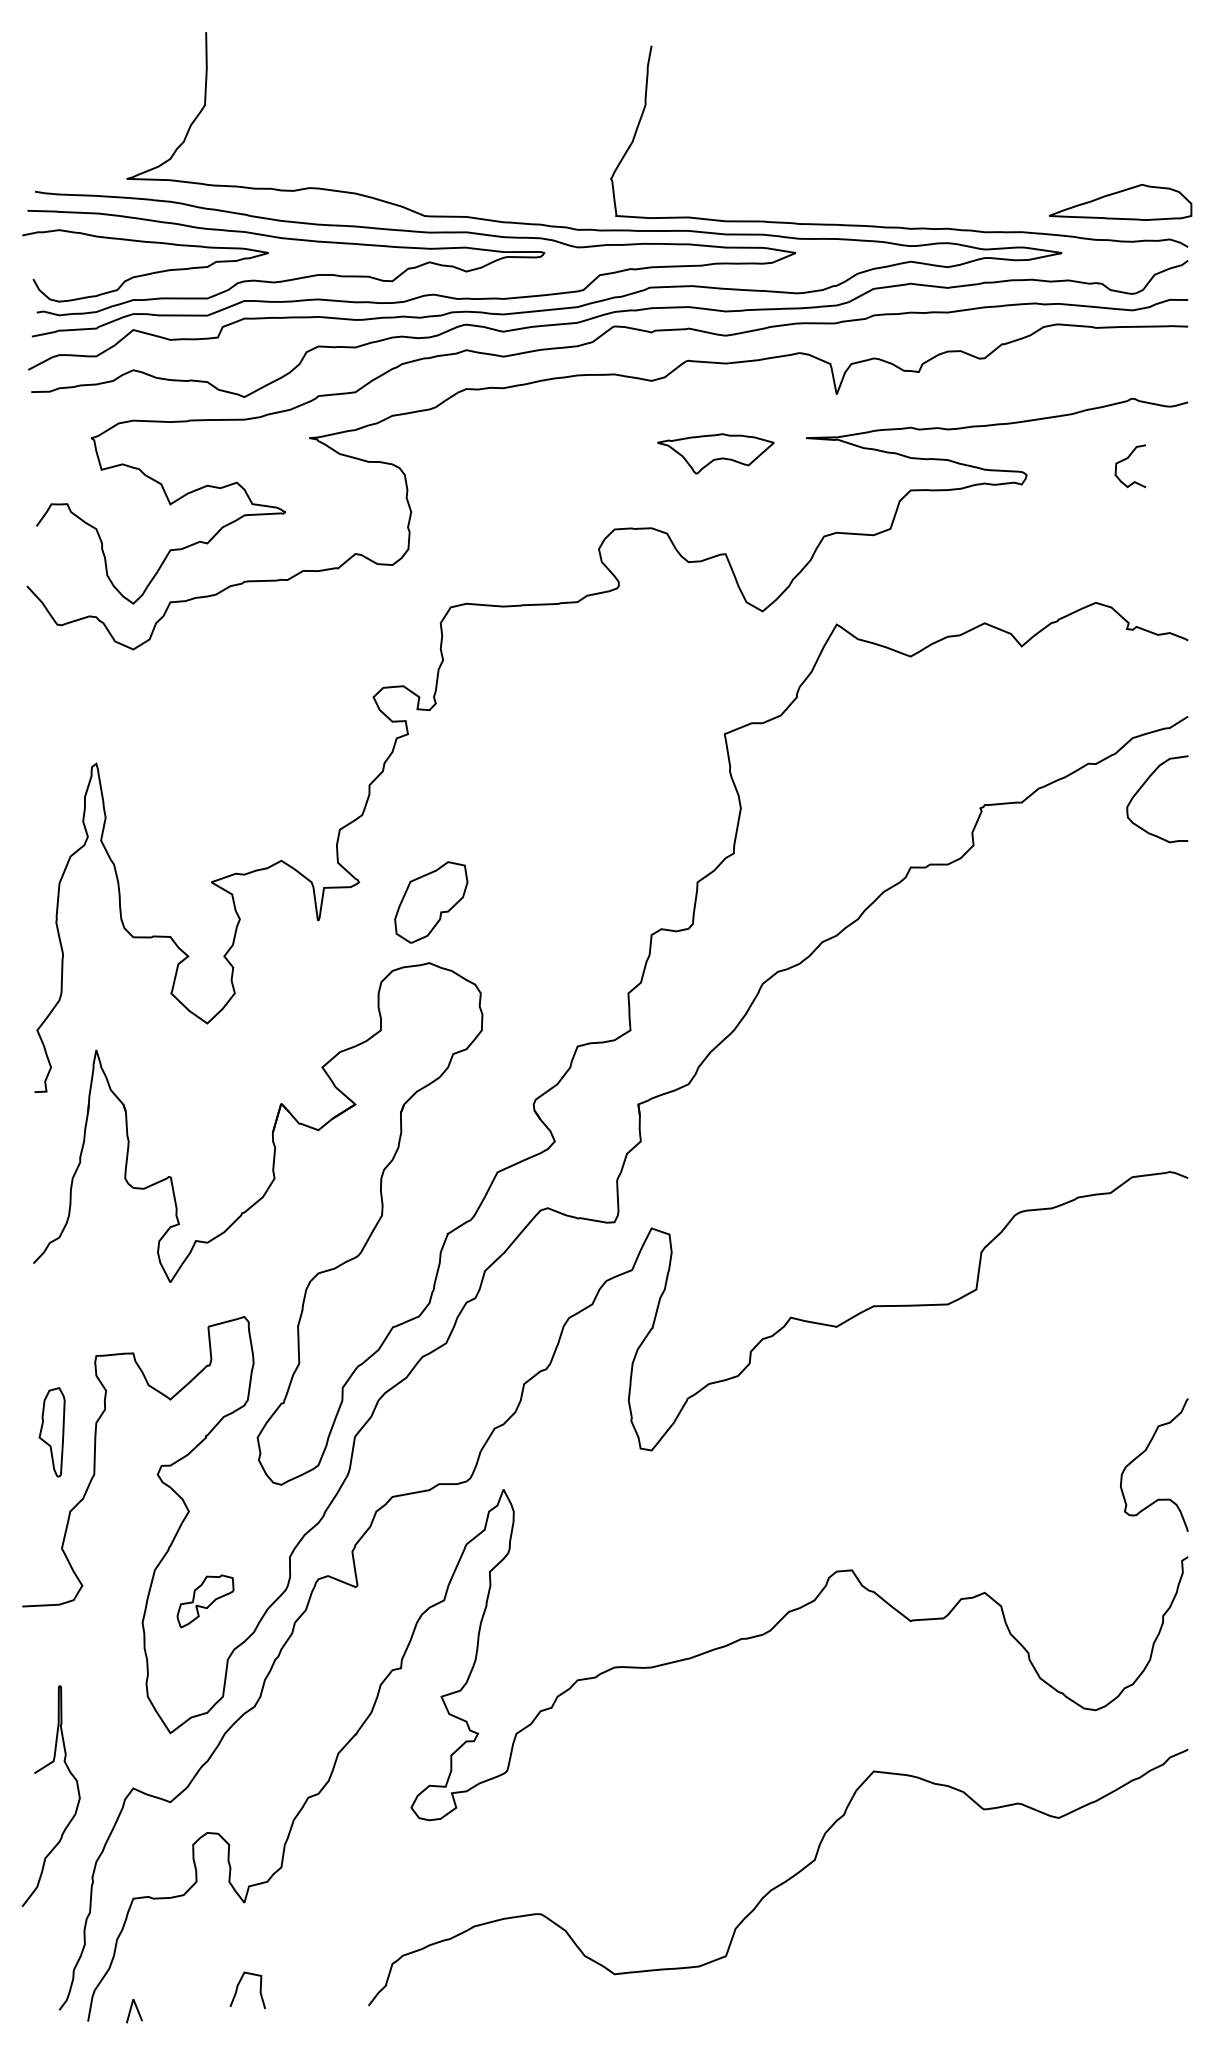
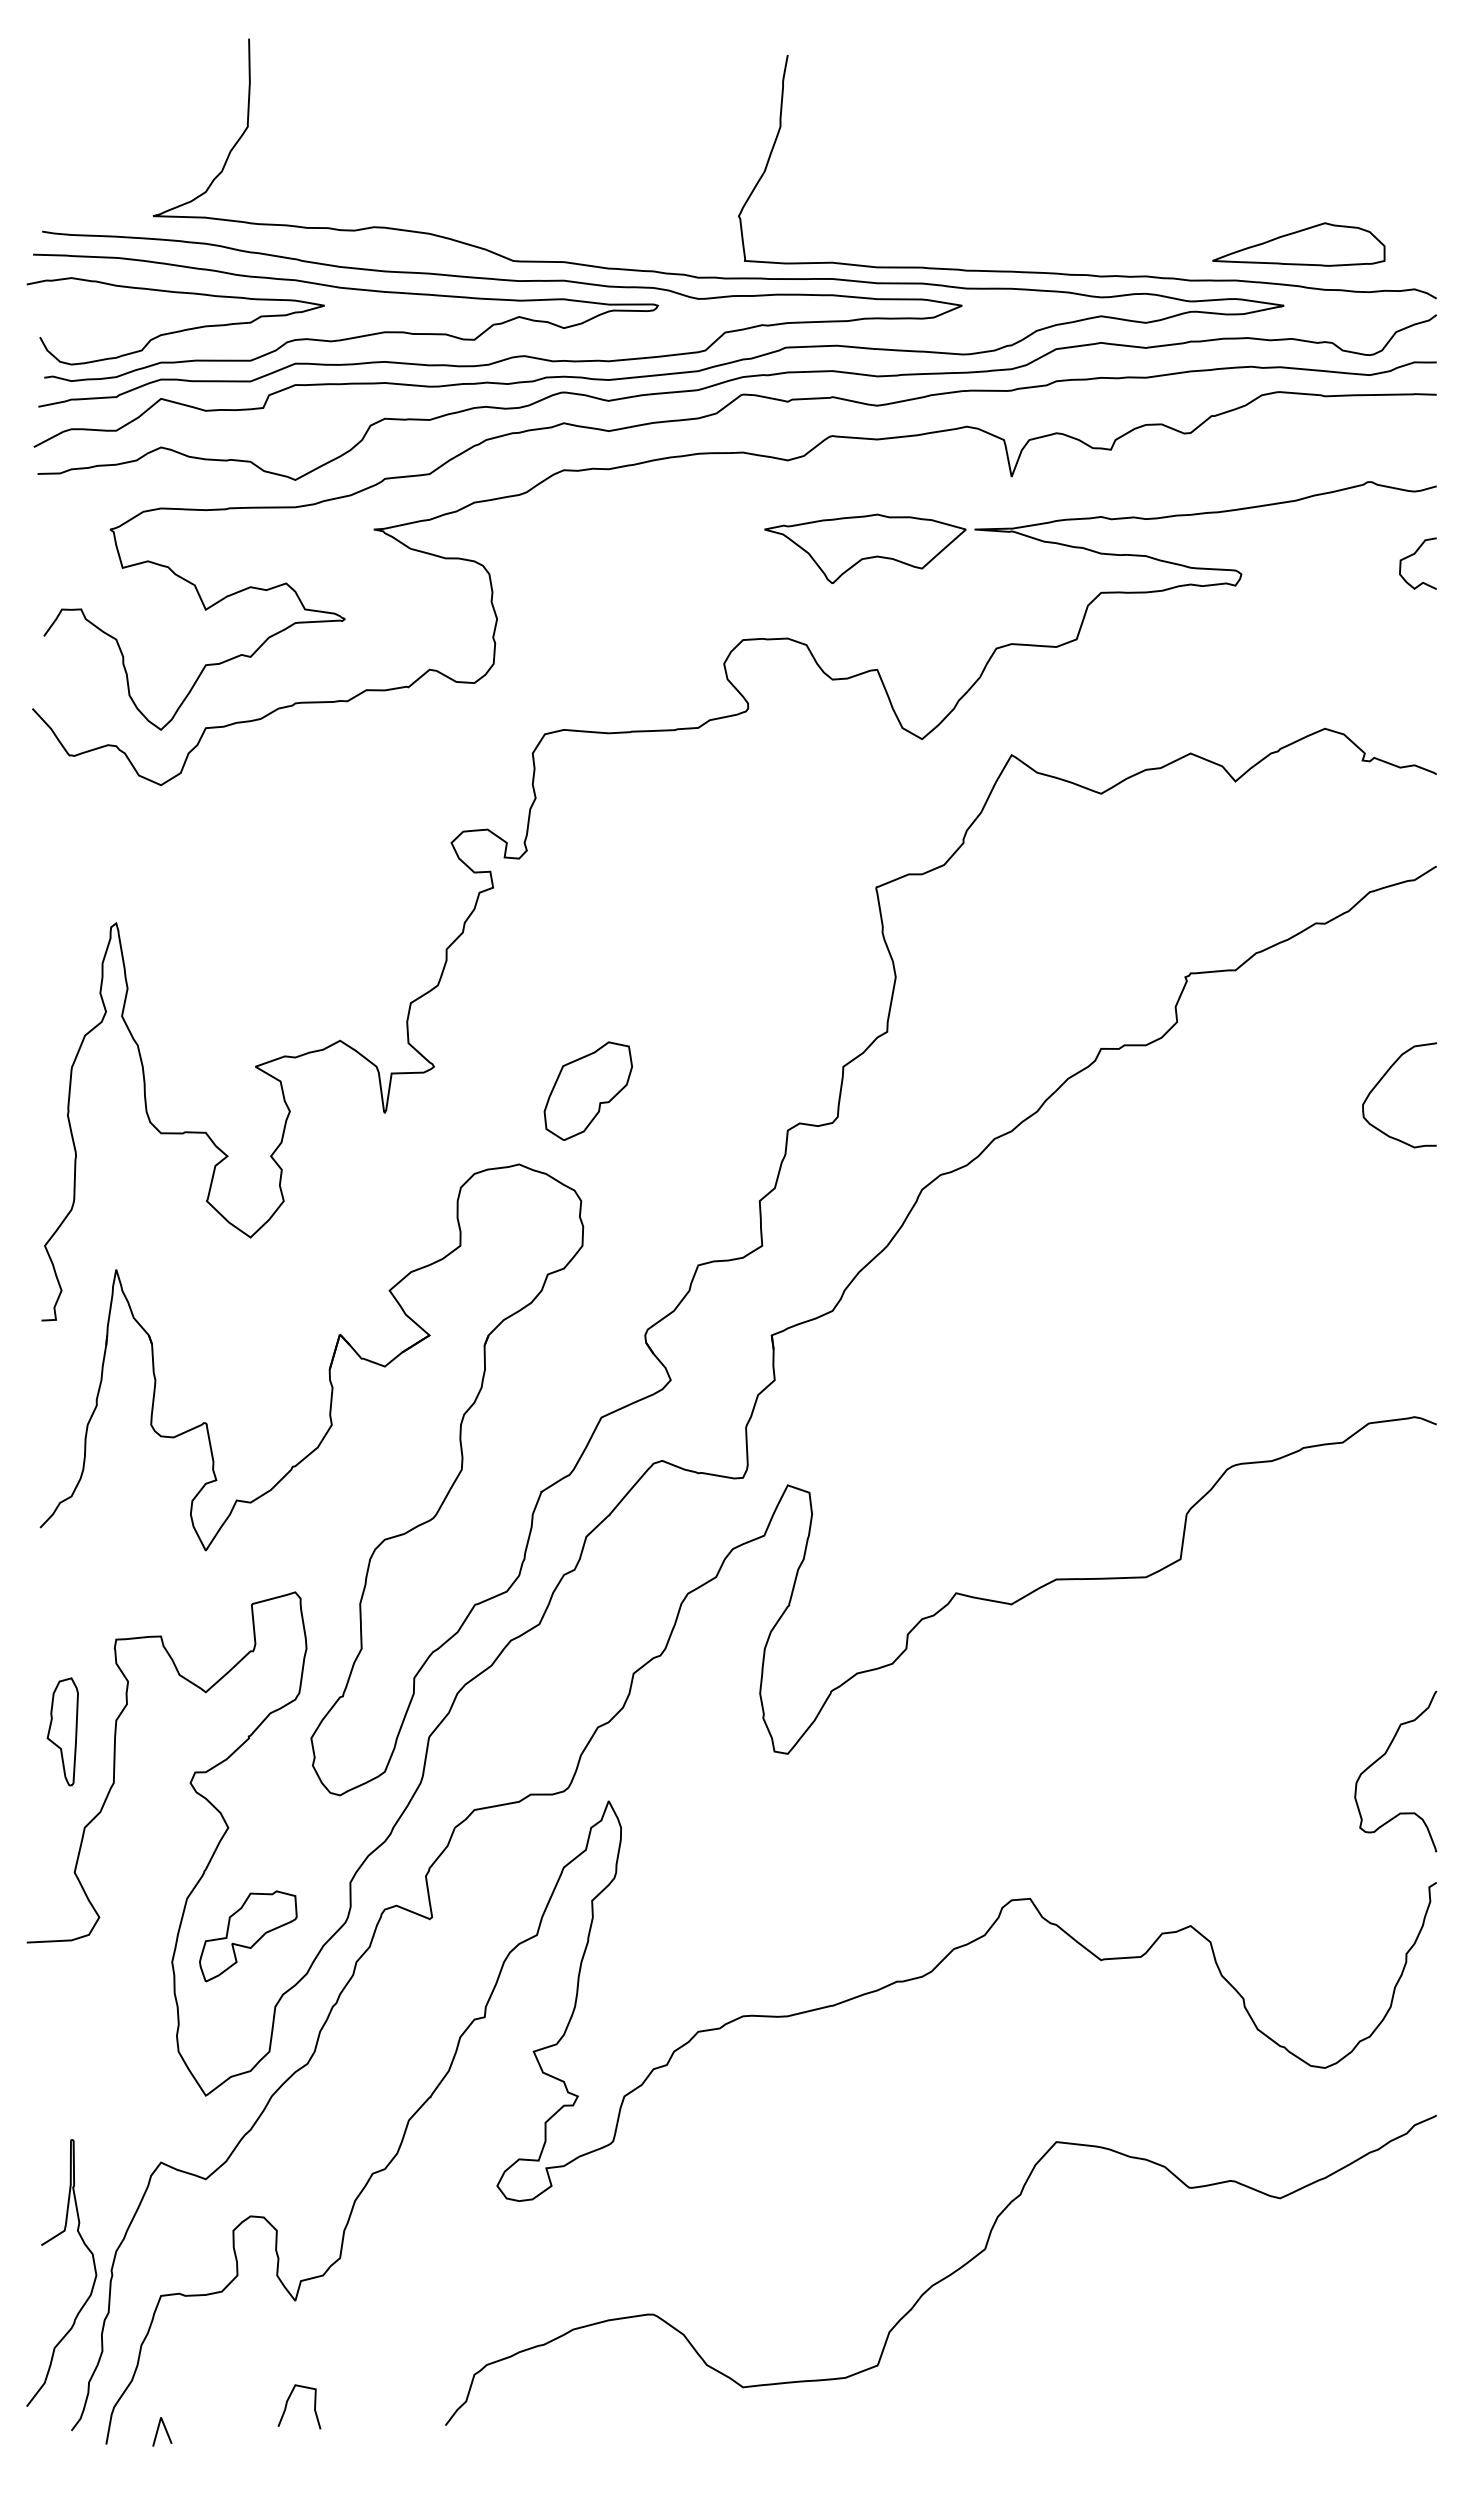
part: (1120, 202) -> (1298, 244), moved
part: (715, 453) -> (865, 548), size x1.43
curve: (1126, 459) -> (1413, 555), moved
curve: (1143, 786) -> (1382, 1079), moved
part: (430, 901) -> (587, 1090), moved
part: (205, 1601) -> (248, 1936), size x1.43
curve: (36, 1773) -> (43, 2245), moved

